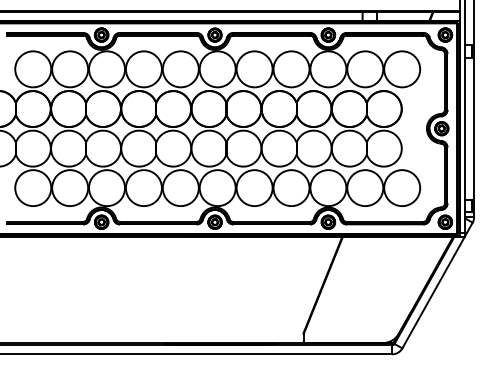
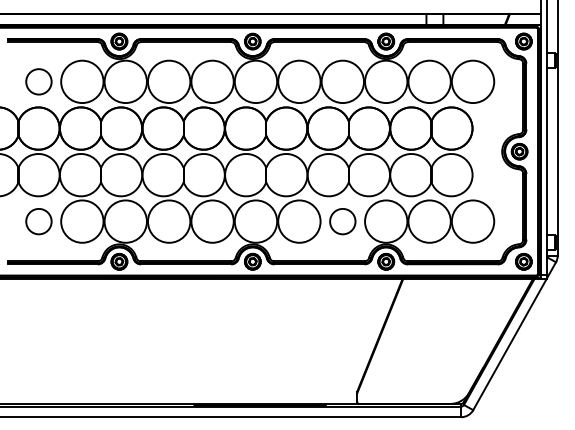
circle: (32, 69) -> (38, 81), size x0.6
circle: (32, 188) -> (38, 221), size x0.6
circle: (291, 188) -> (342, 221), size x0.6

